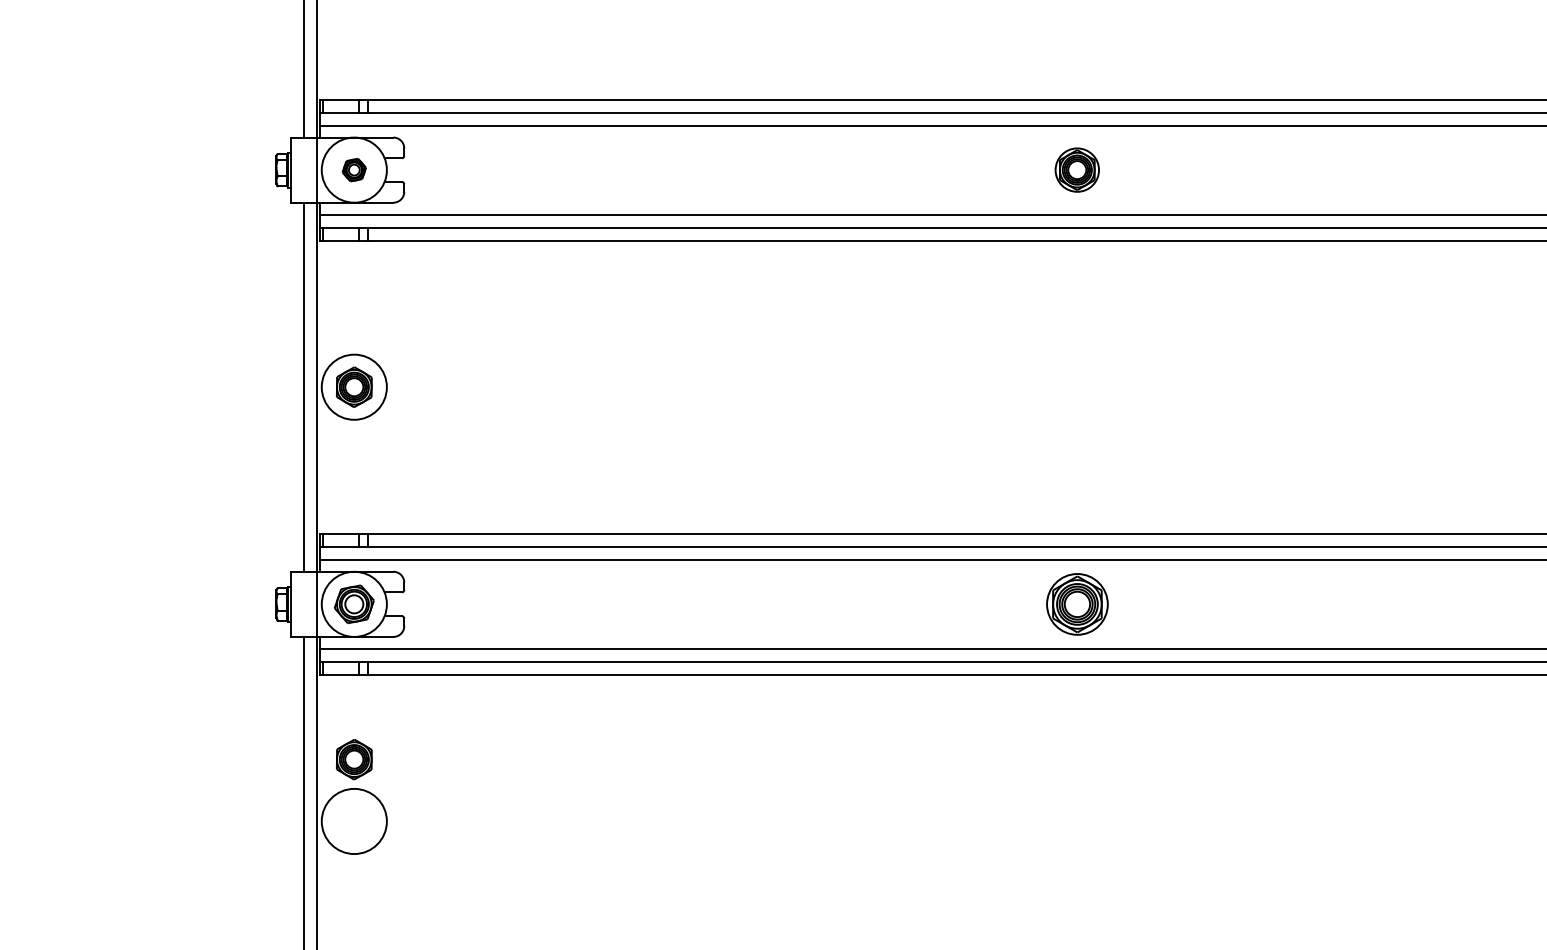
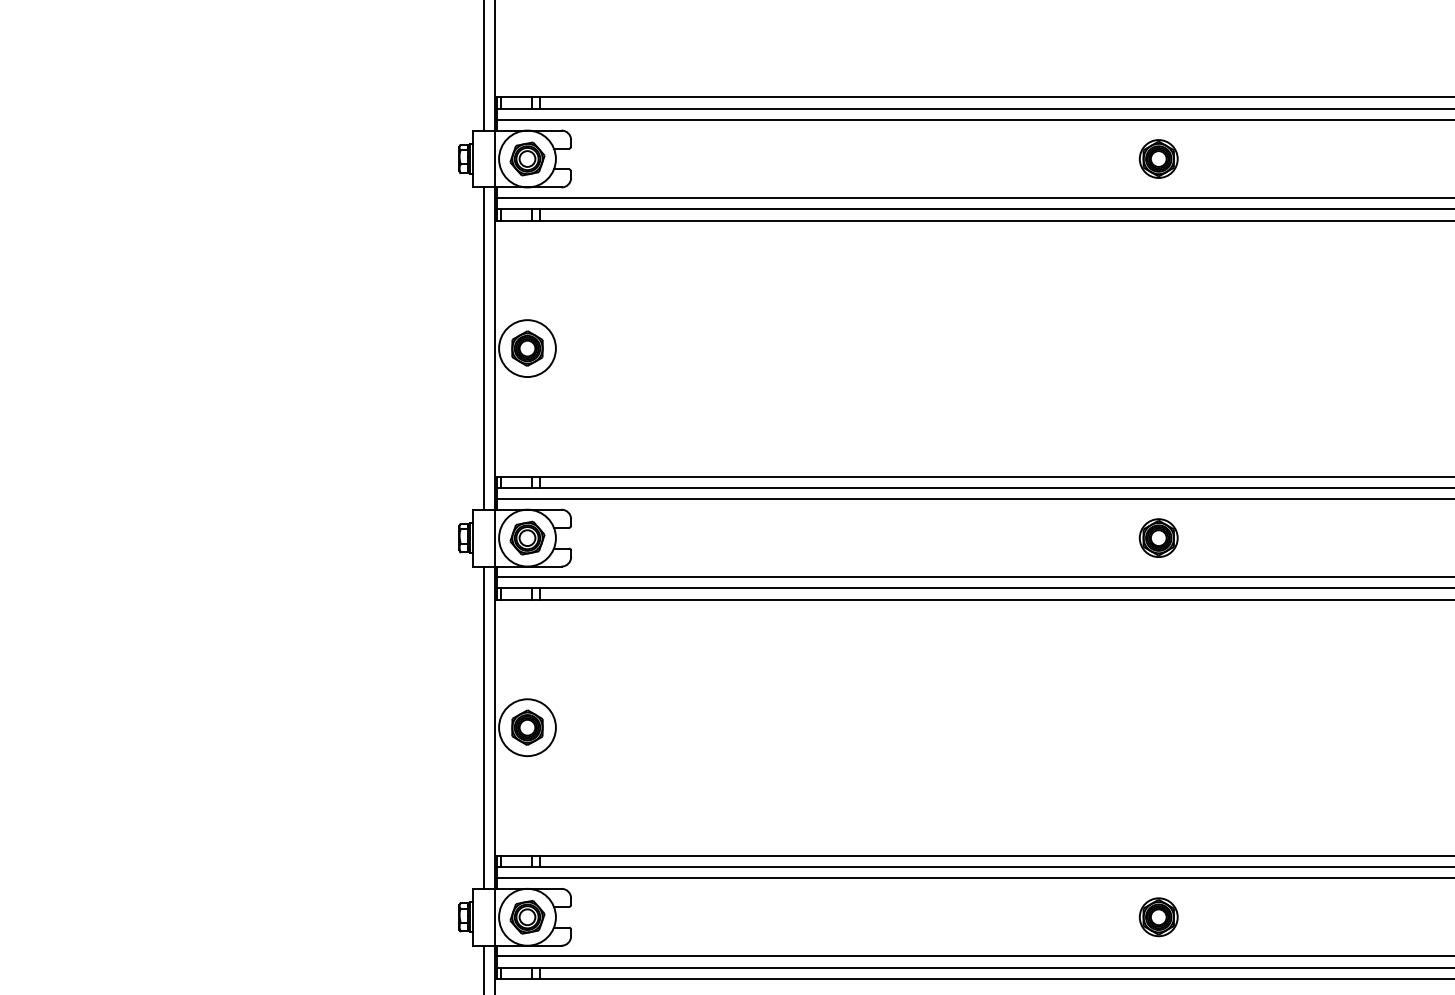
part: (354, 169) -> (527, 158), size x1.67
part: (1077, 603) -> (1158, 537), size x0.71
part: (354, 759) -> (527, 727), moved

